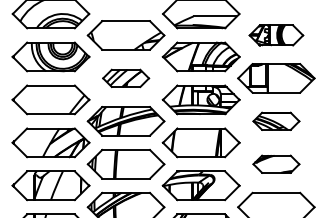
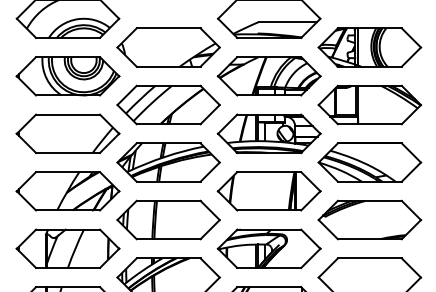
part: (276, 35) -> (369, 47), size x1.43
part: (126, 78) -> (168, 104), size x1.67
part: (276, 121) -> (369, 162), size x1.67
part: (276, 163) -> (369, 219), size x1.67

